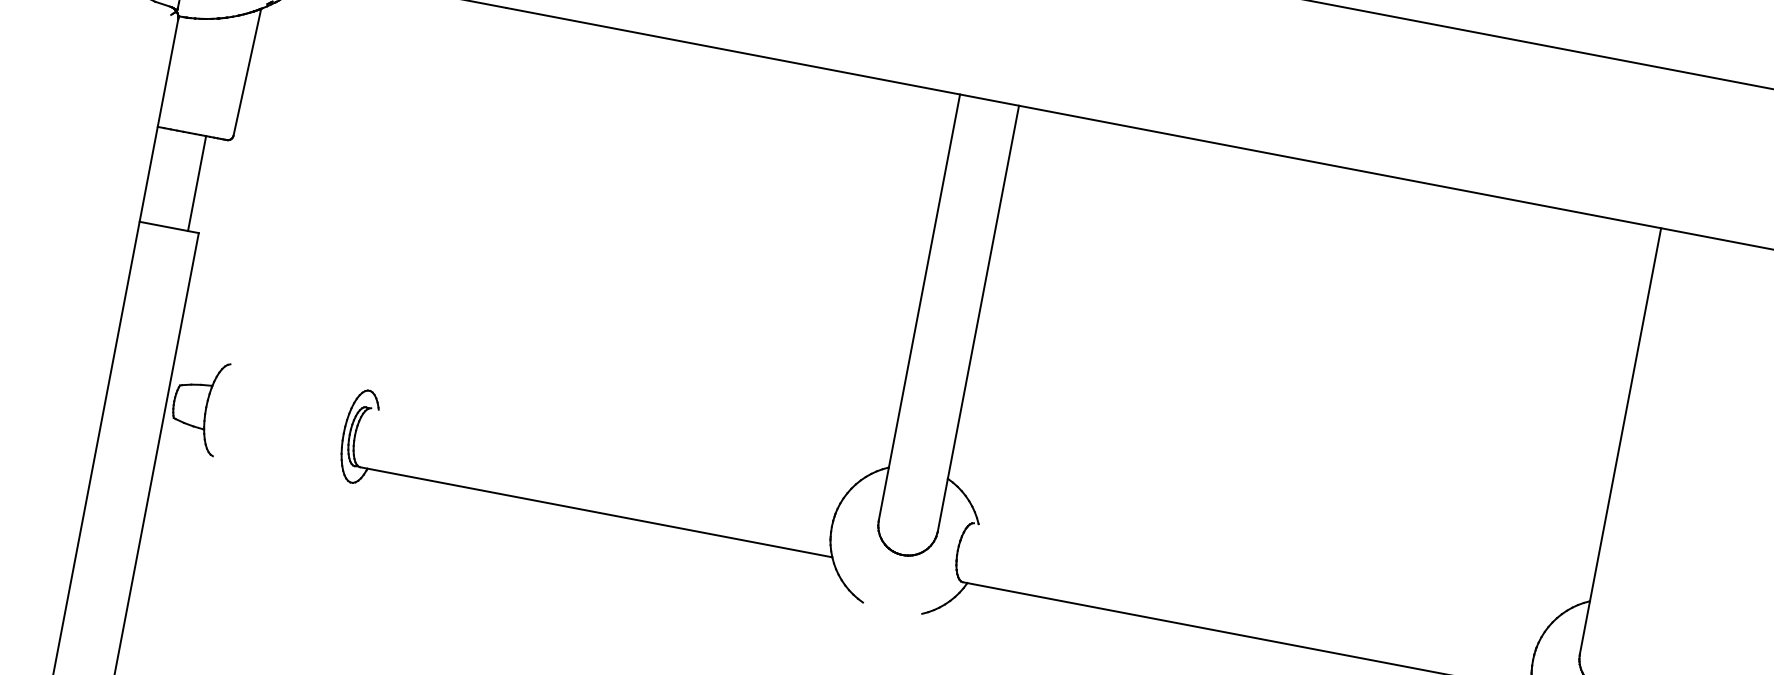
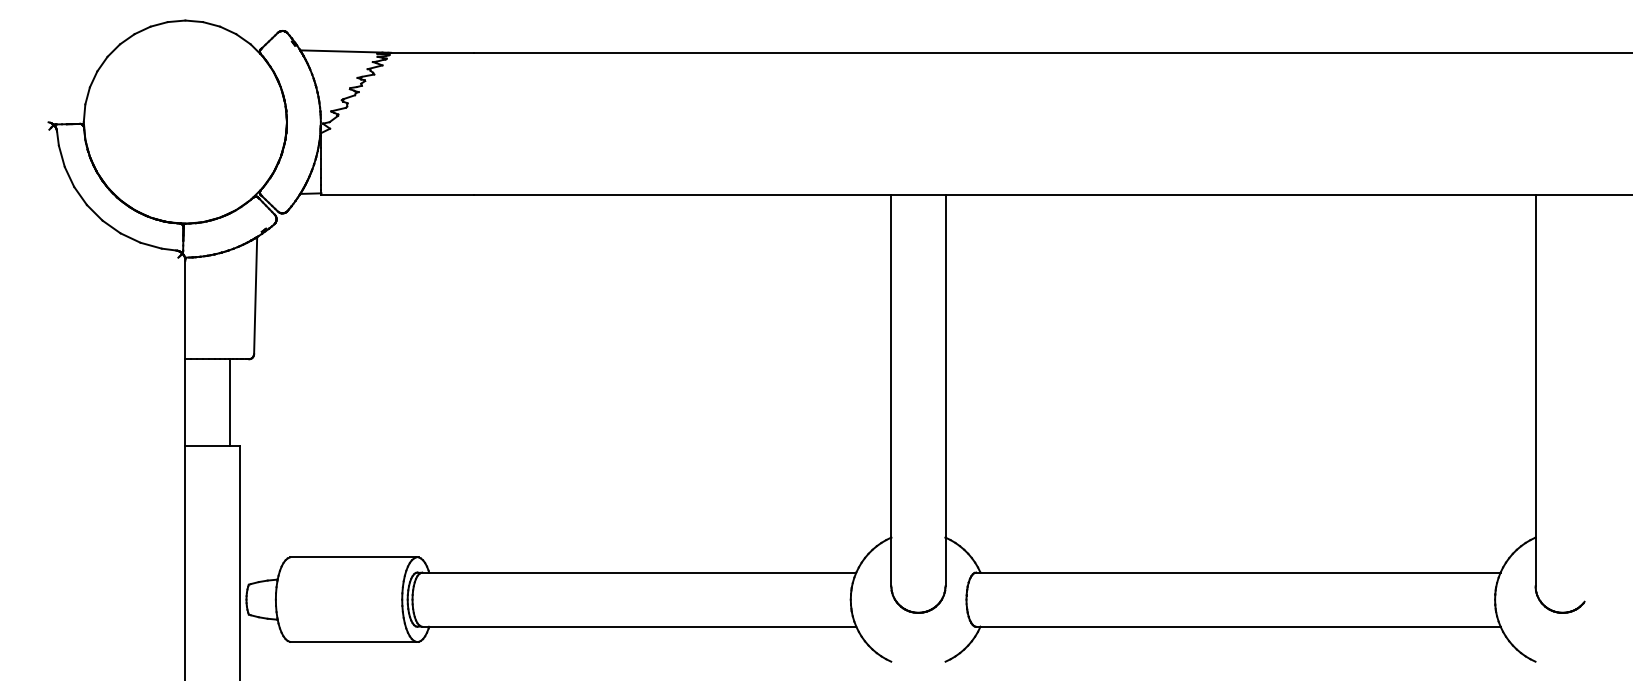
line: (299, 377) -> (353, 557), added
line: (607, 453) -> (639, 572), added
line: (282, 468) -> (353, 641), added
line: (1259, 577) -> (1238, 572), added

